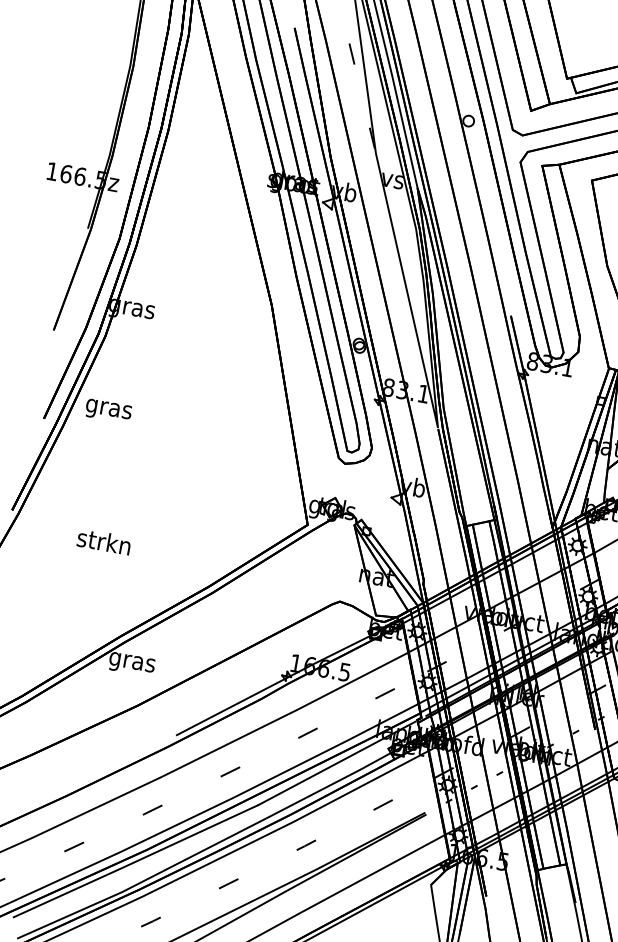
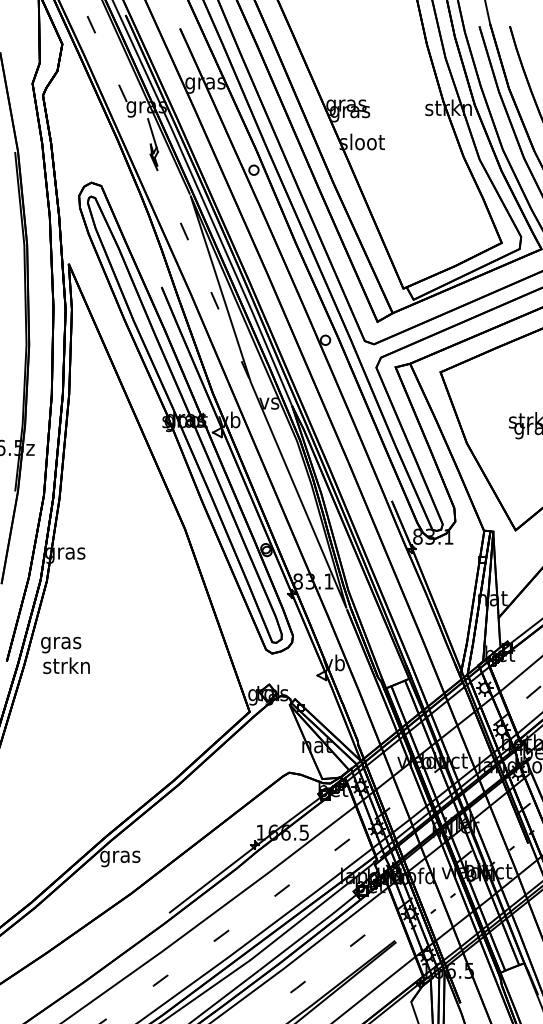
text: (104, 541) -> (66, 665), moved

